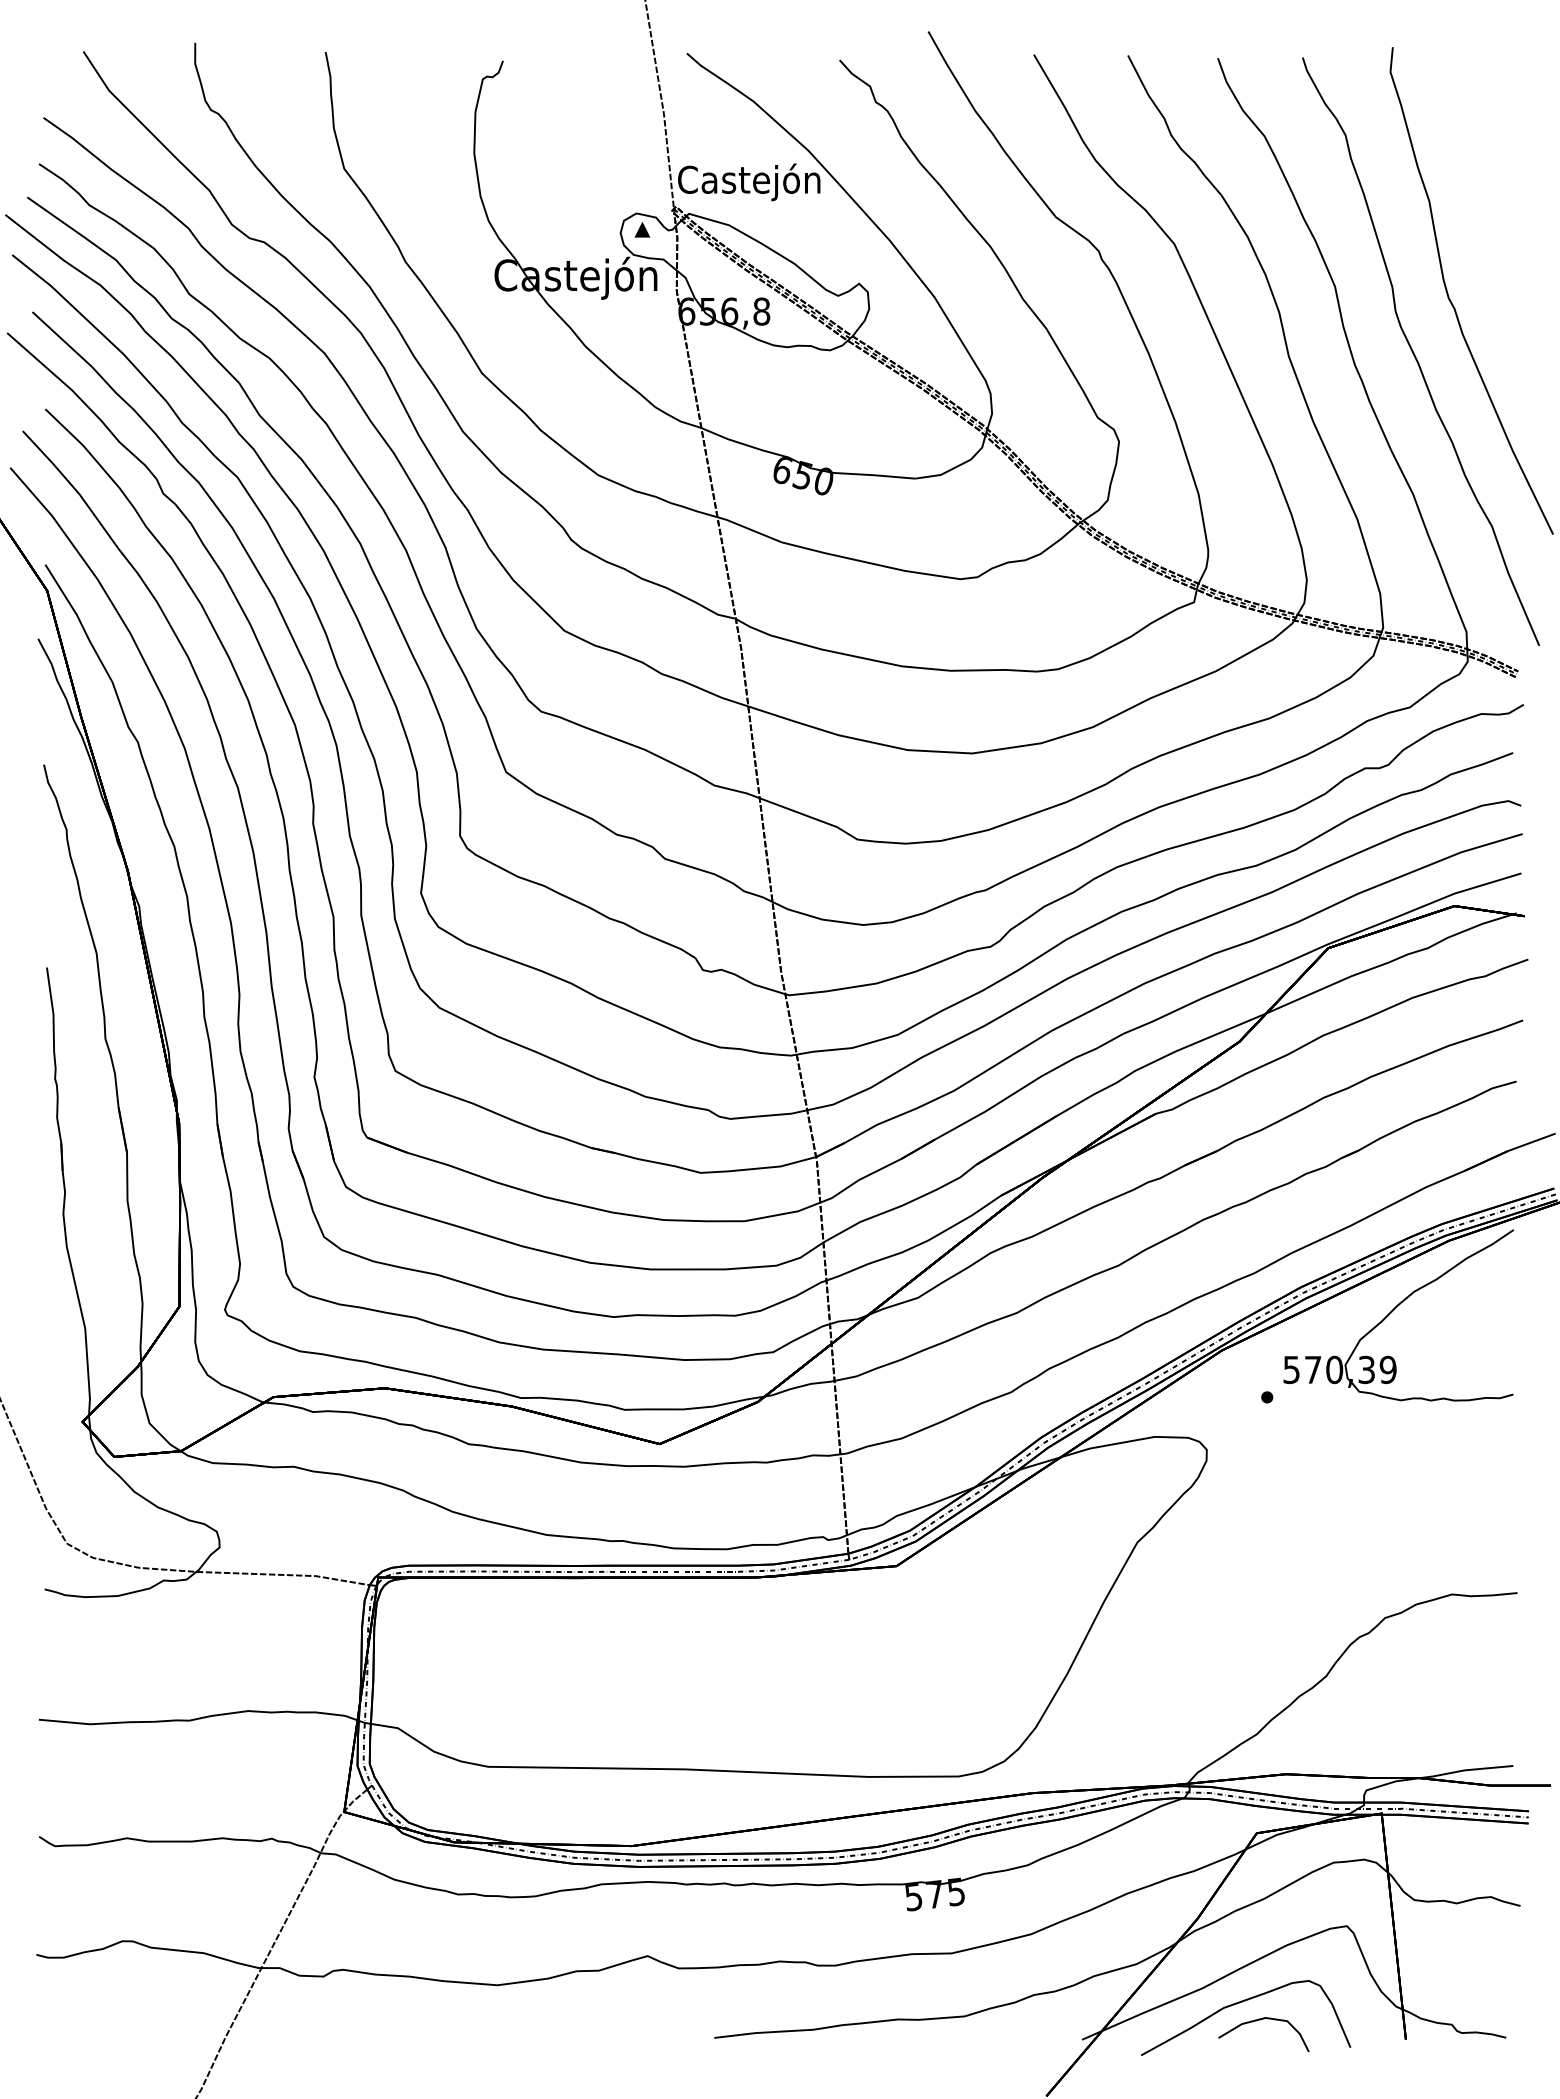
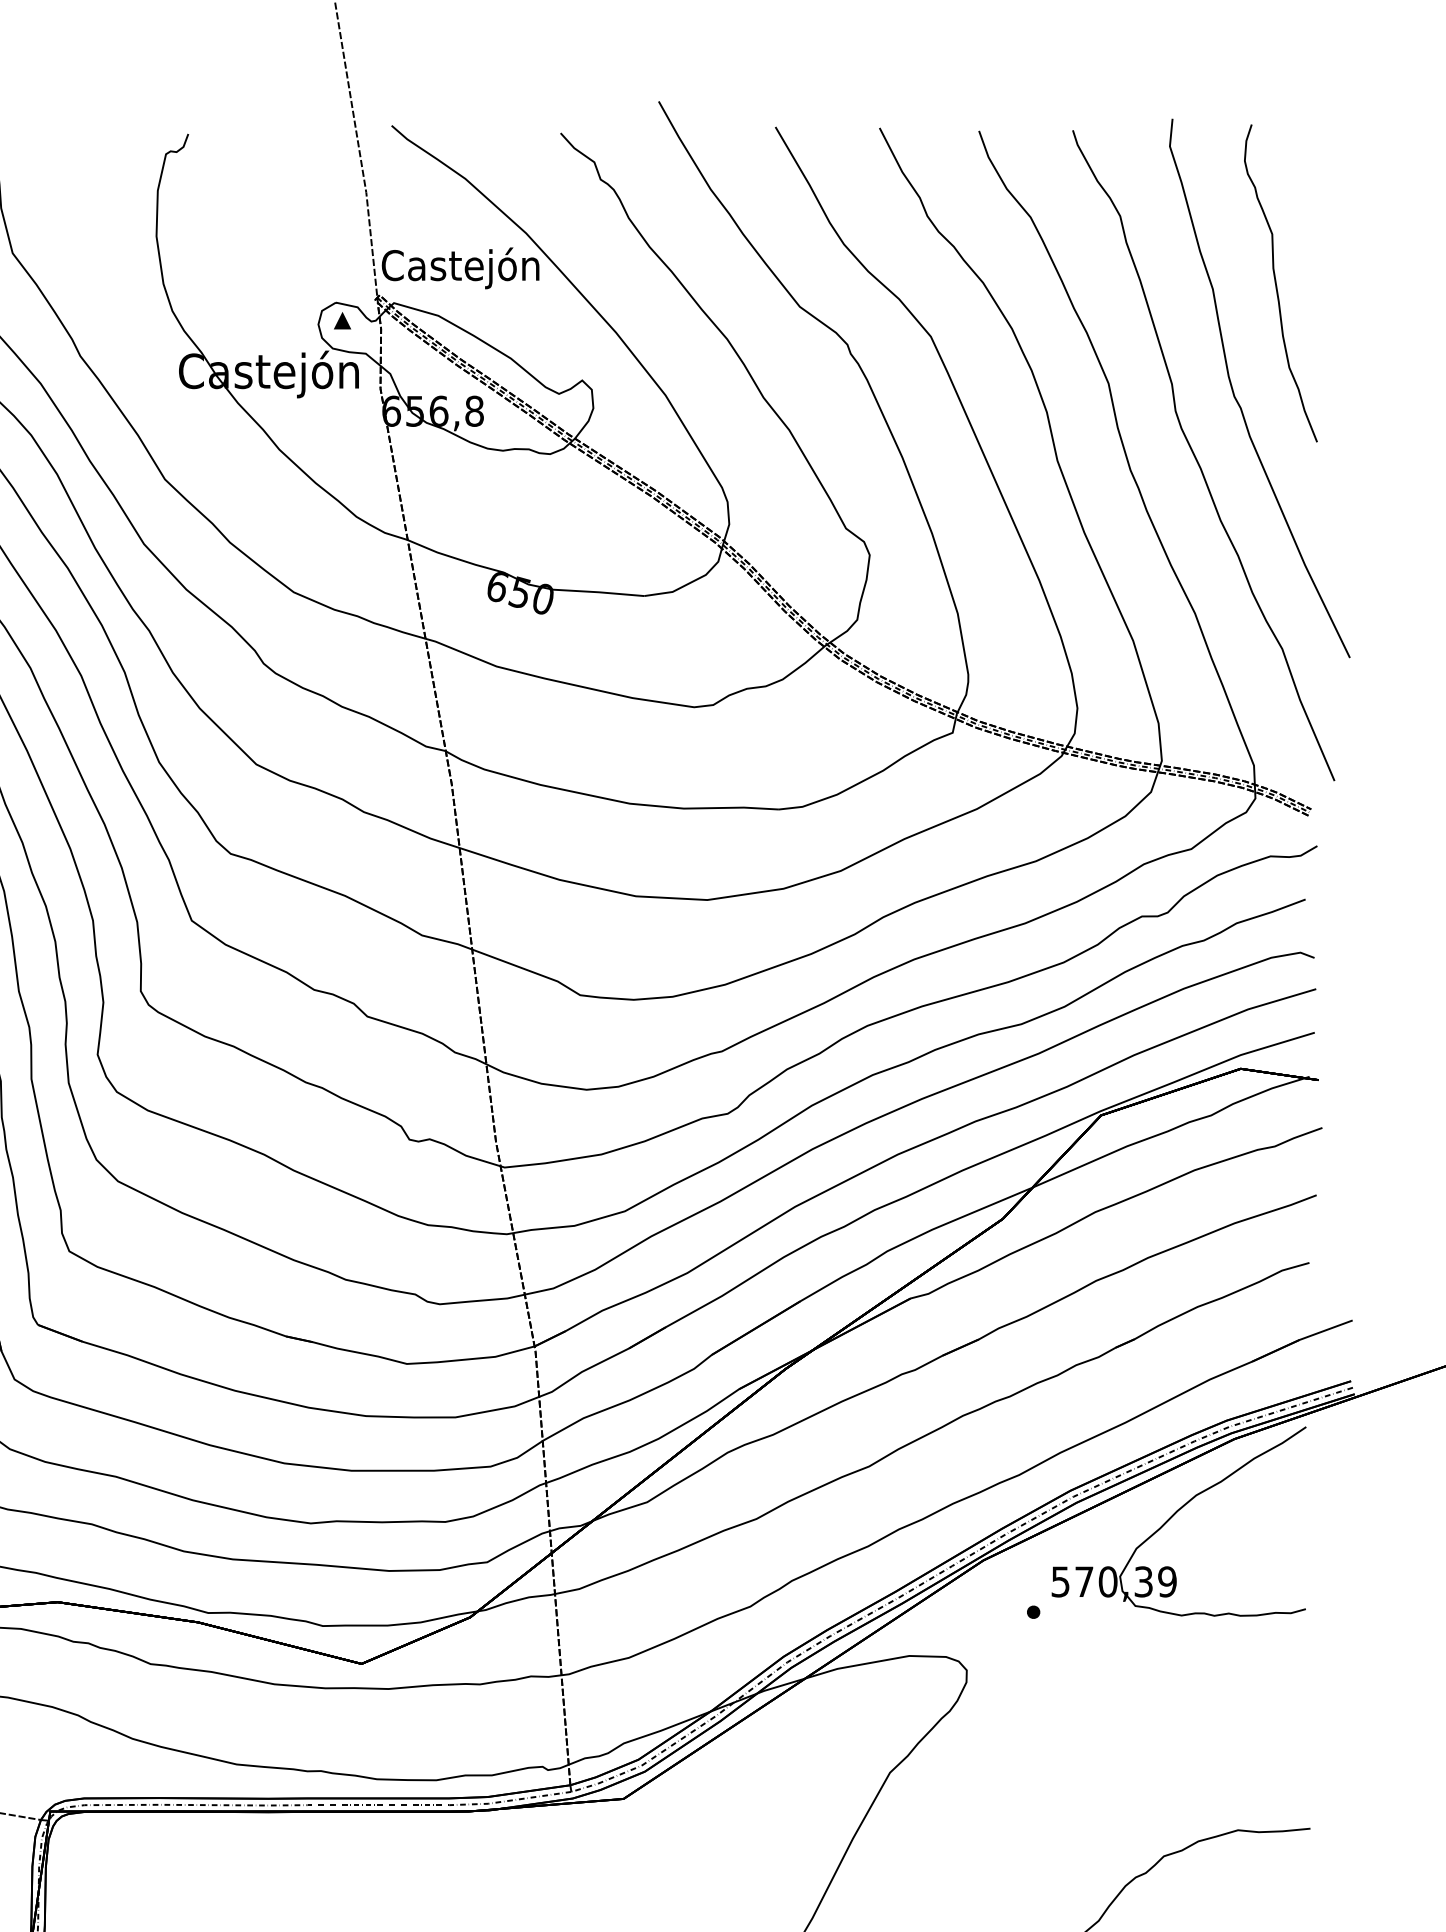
curve: (1487, 196) -> (1277, 283), added

